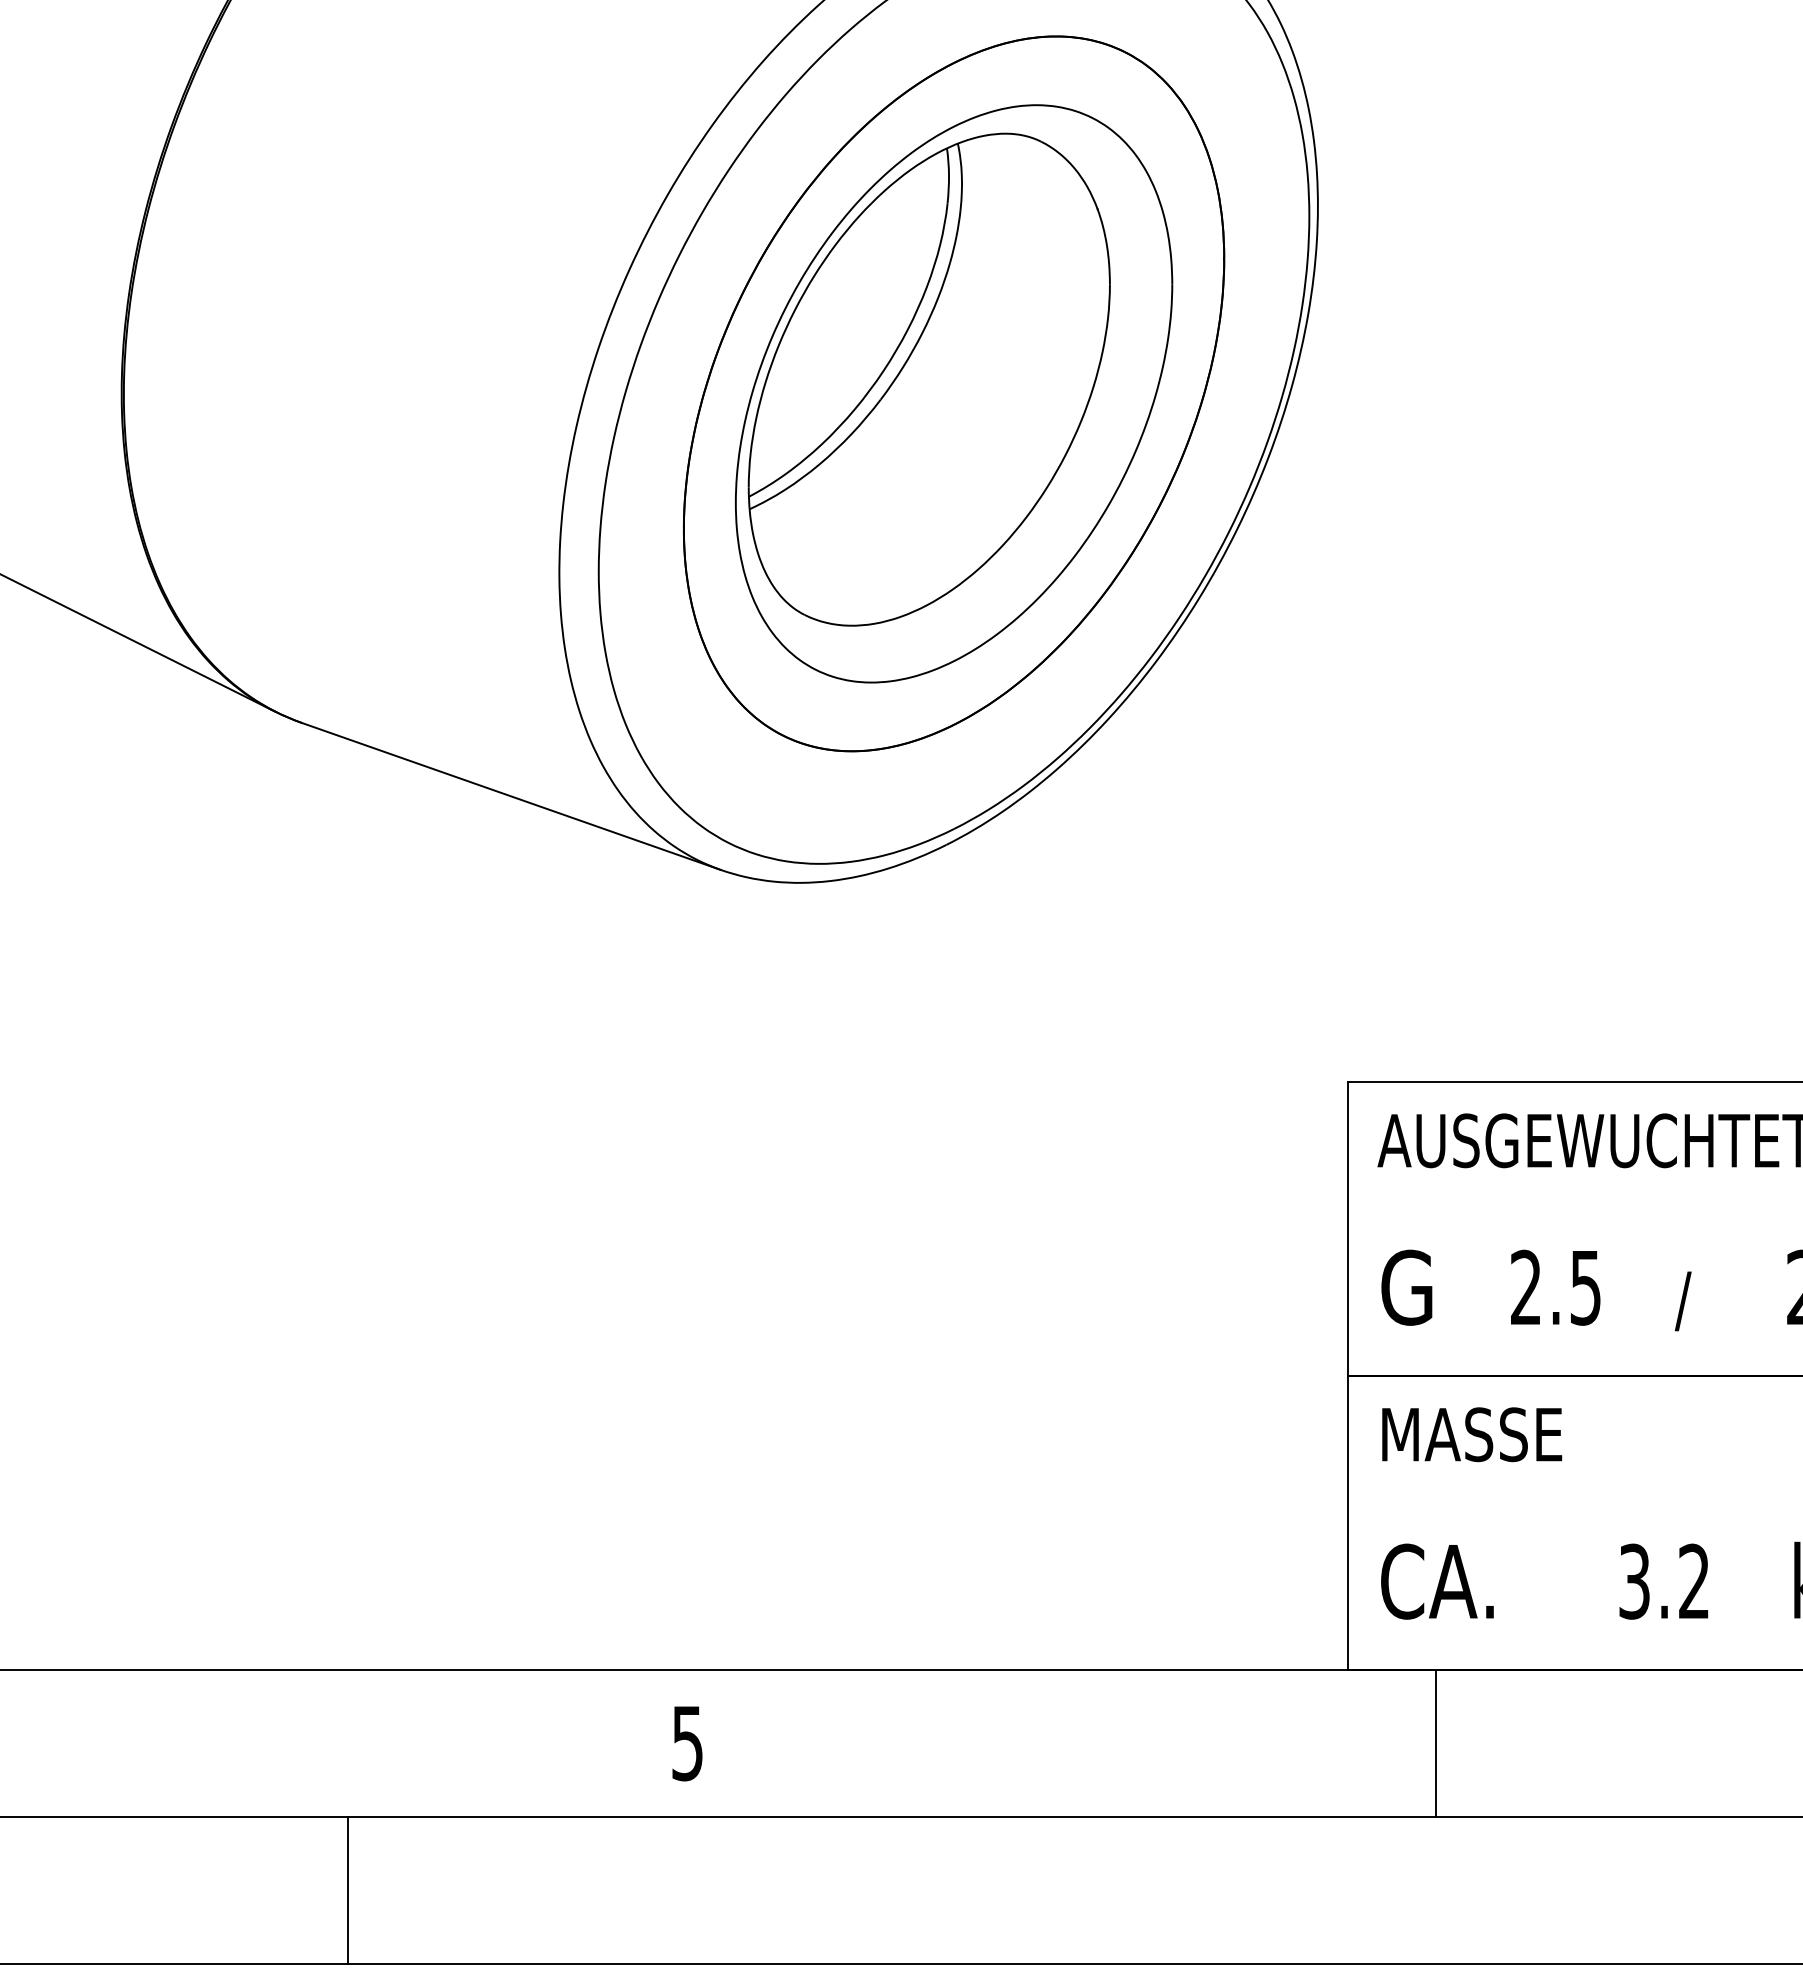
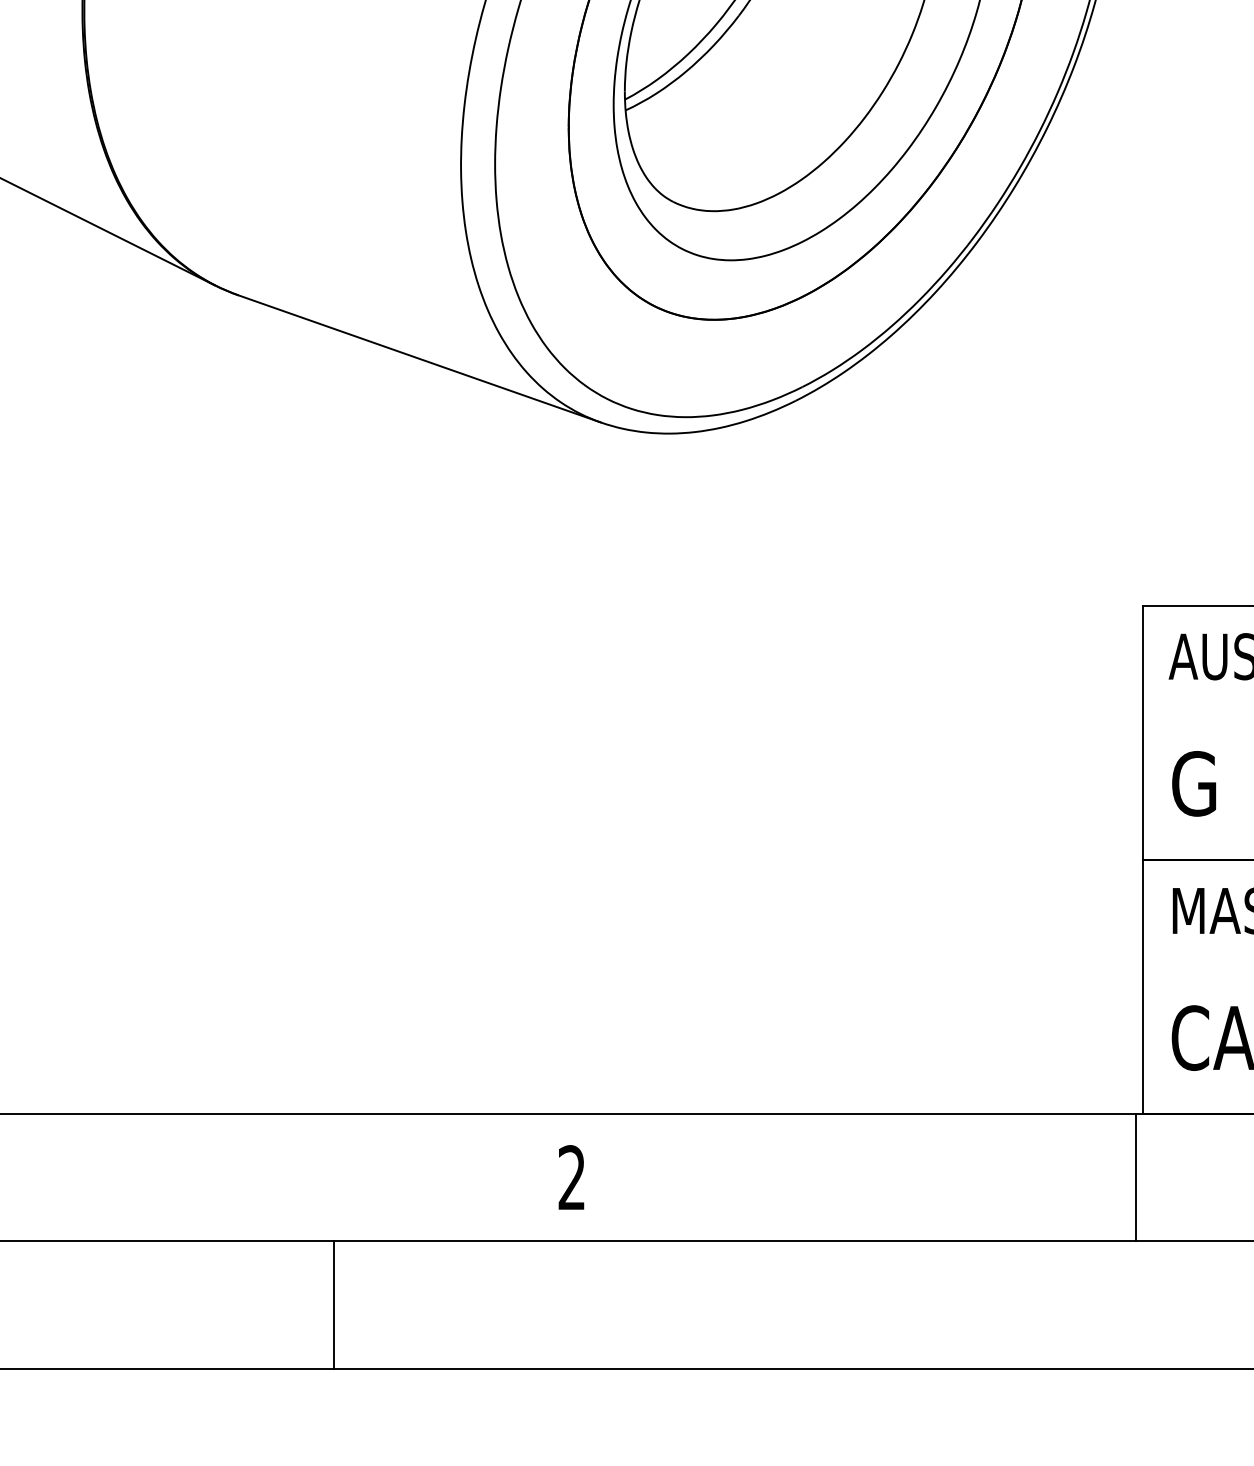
line: (1435, 1742) -> (1135, 1177), moved
text: (687, 1743) -> (571, 1178), 5 -> 2
line: (348, 1889) -> (333, 1304), moved

